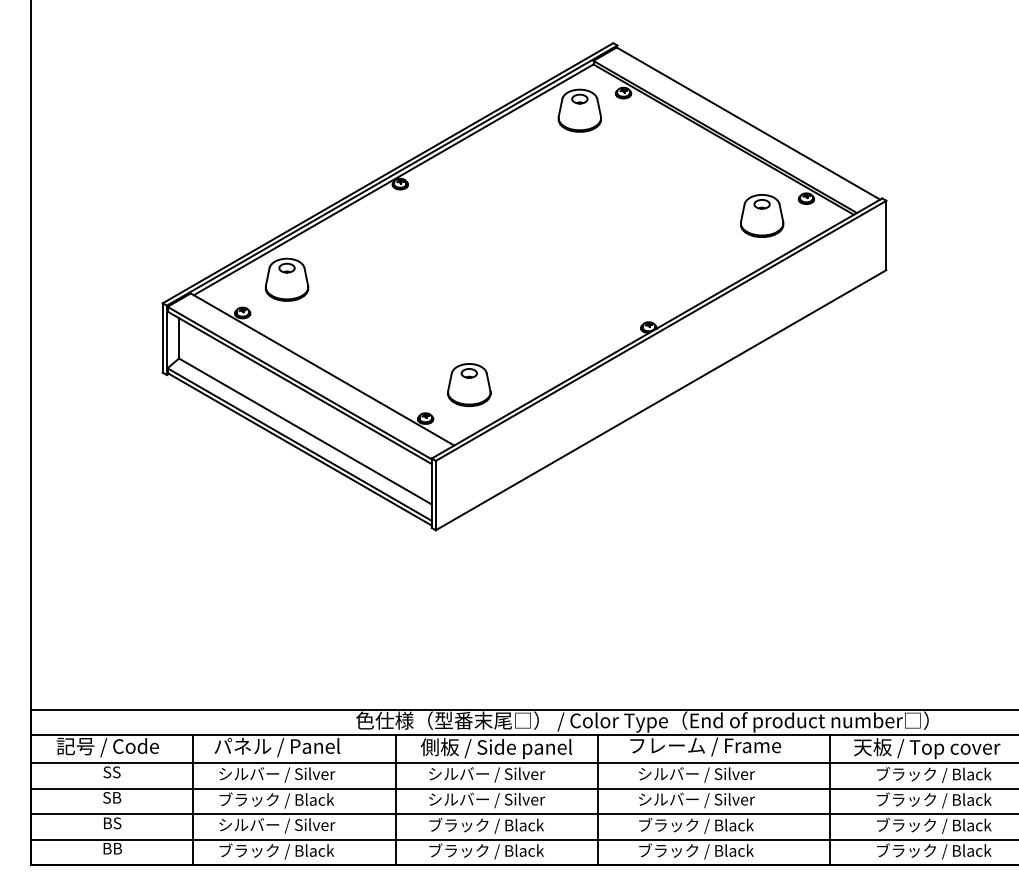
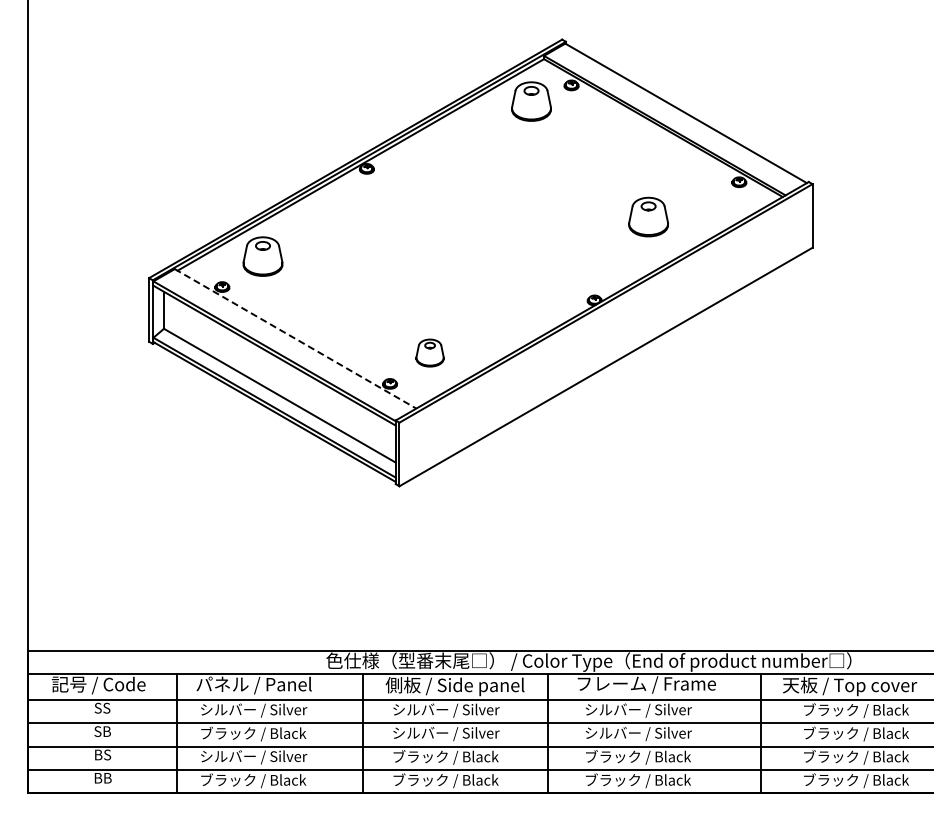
part: (761, 215) -> (648, 216), moved
line: (322, 370) -> (295, 339), solid -> dashed
part: (468, 384) -> (429, 352), size x0.7

